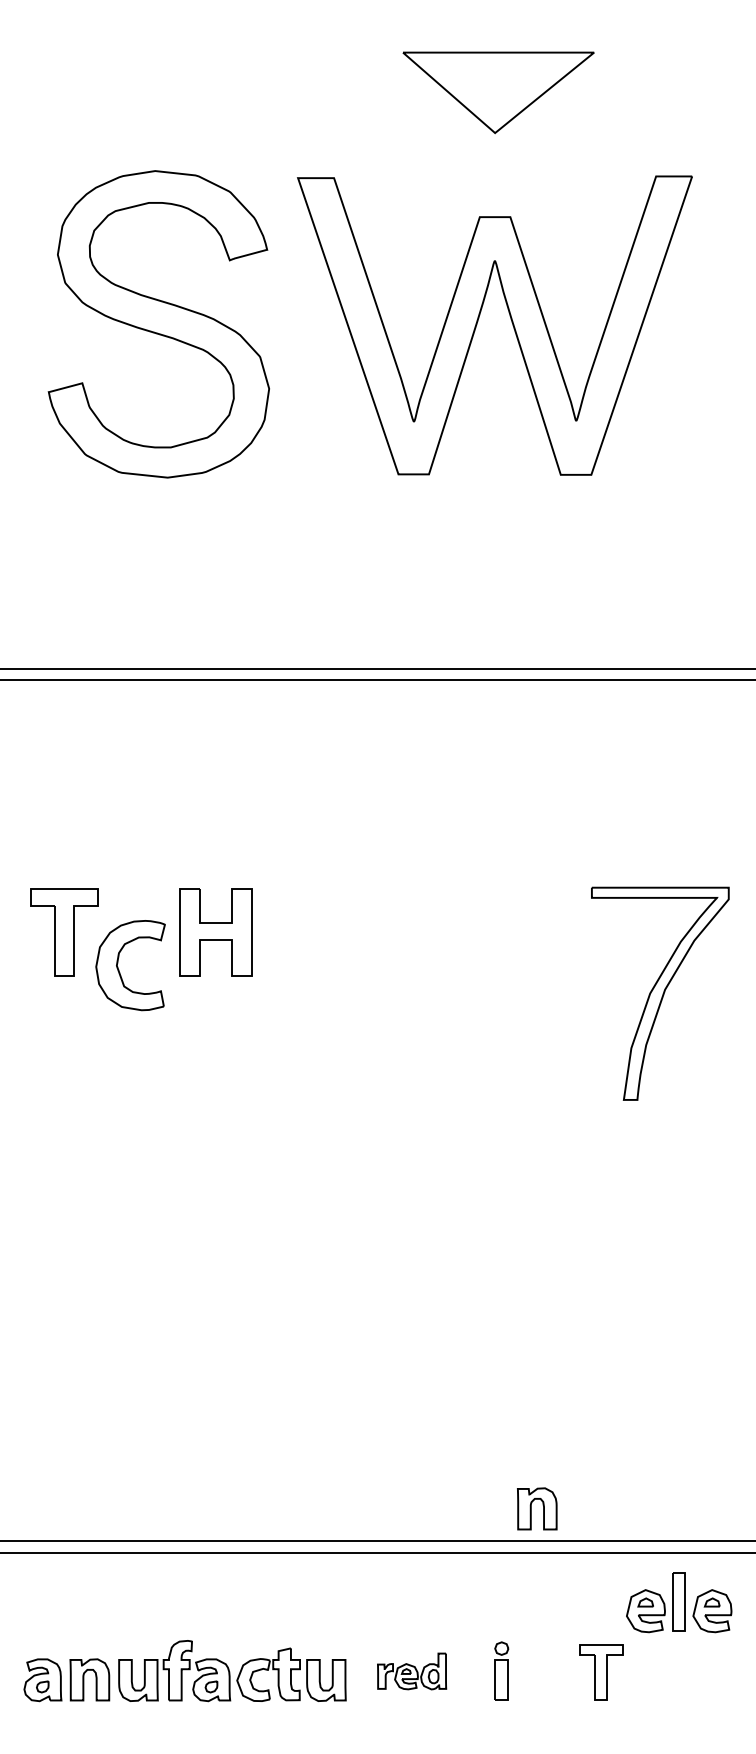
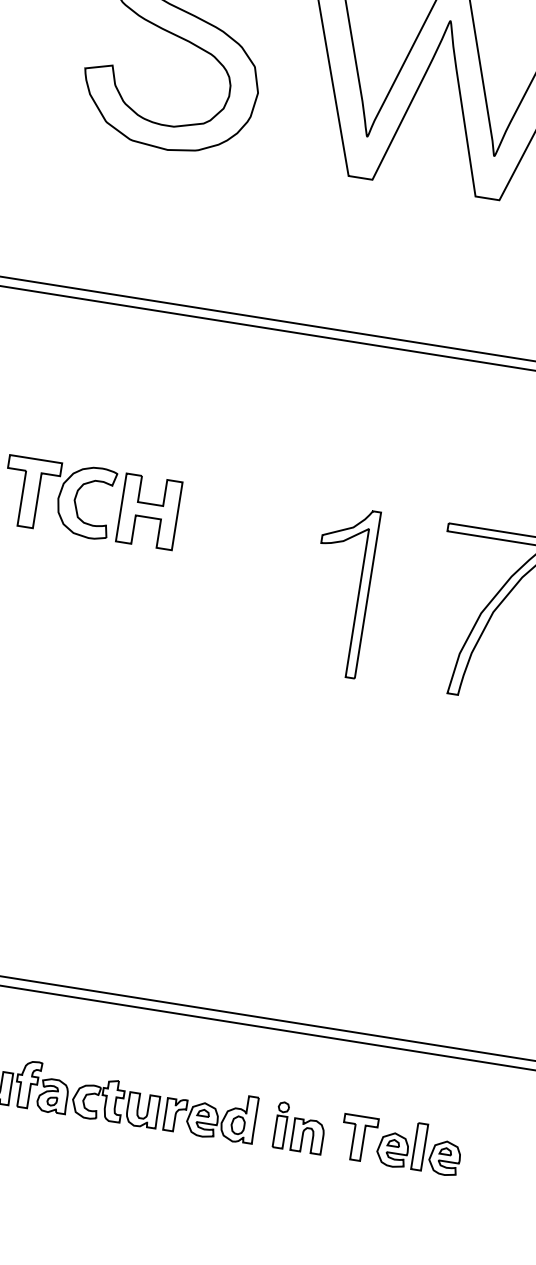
part: (119, 969) -> (76, 503), moved
part: (492, 993) -> (357, 593), added
part: (537, 1508) -> (308, 1135), moved
part: (679, 1602) -> (420, 1147), moved
part: (411, 1671) -> (210, 1114), size x1.67

